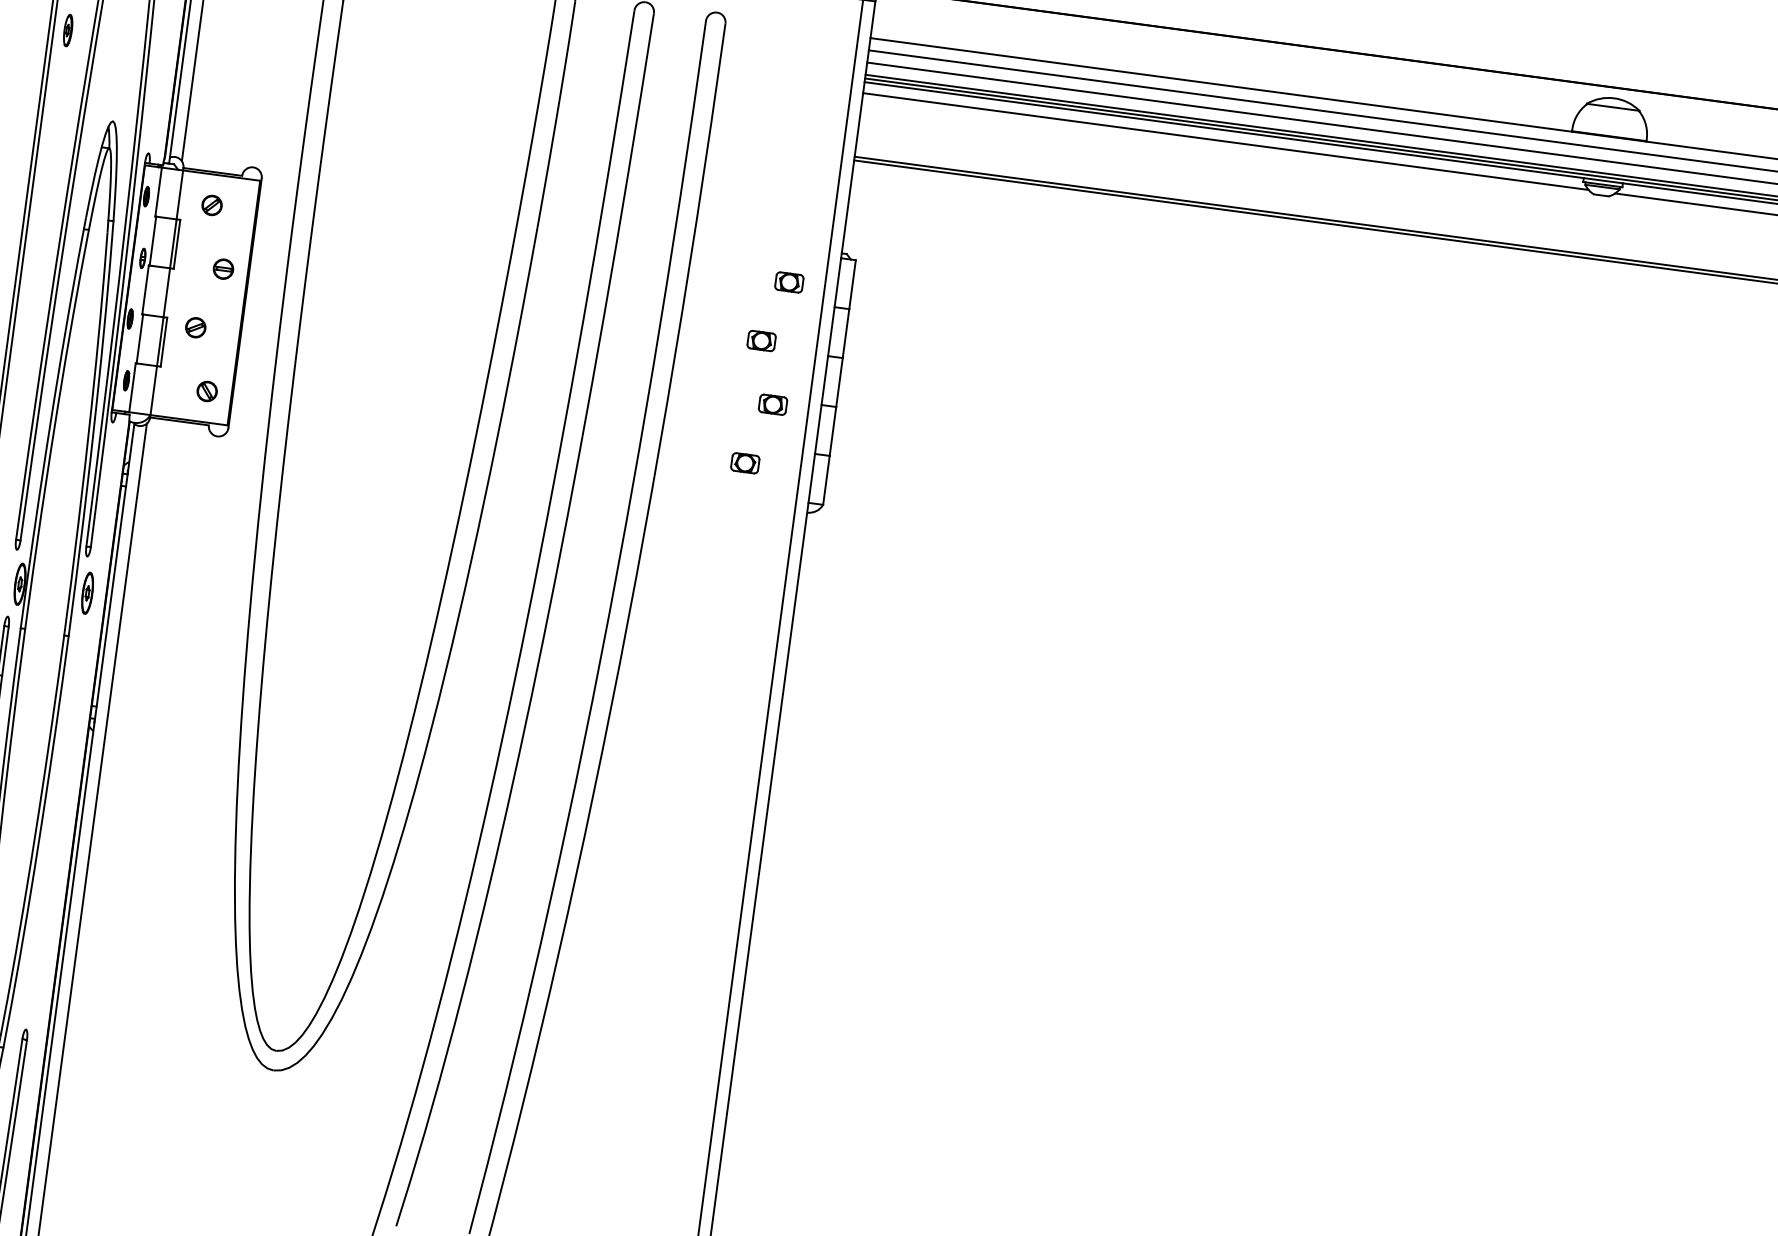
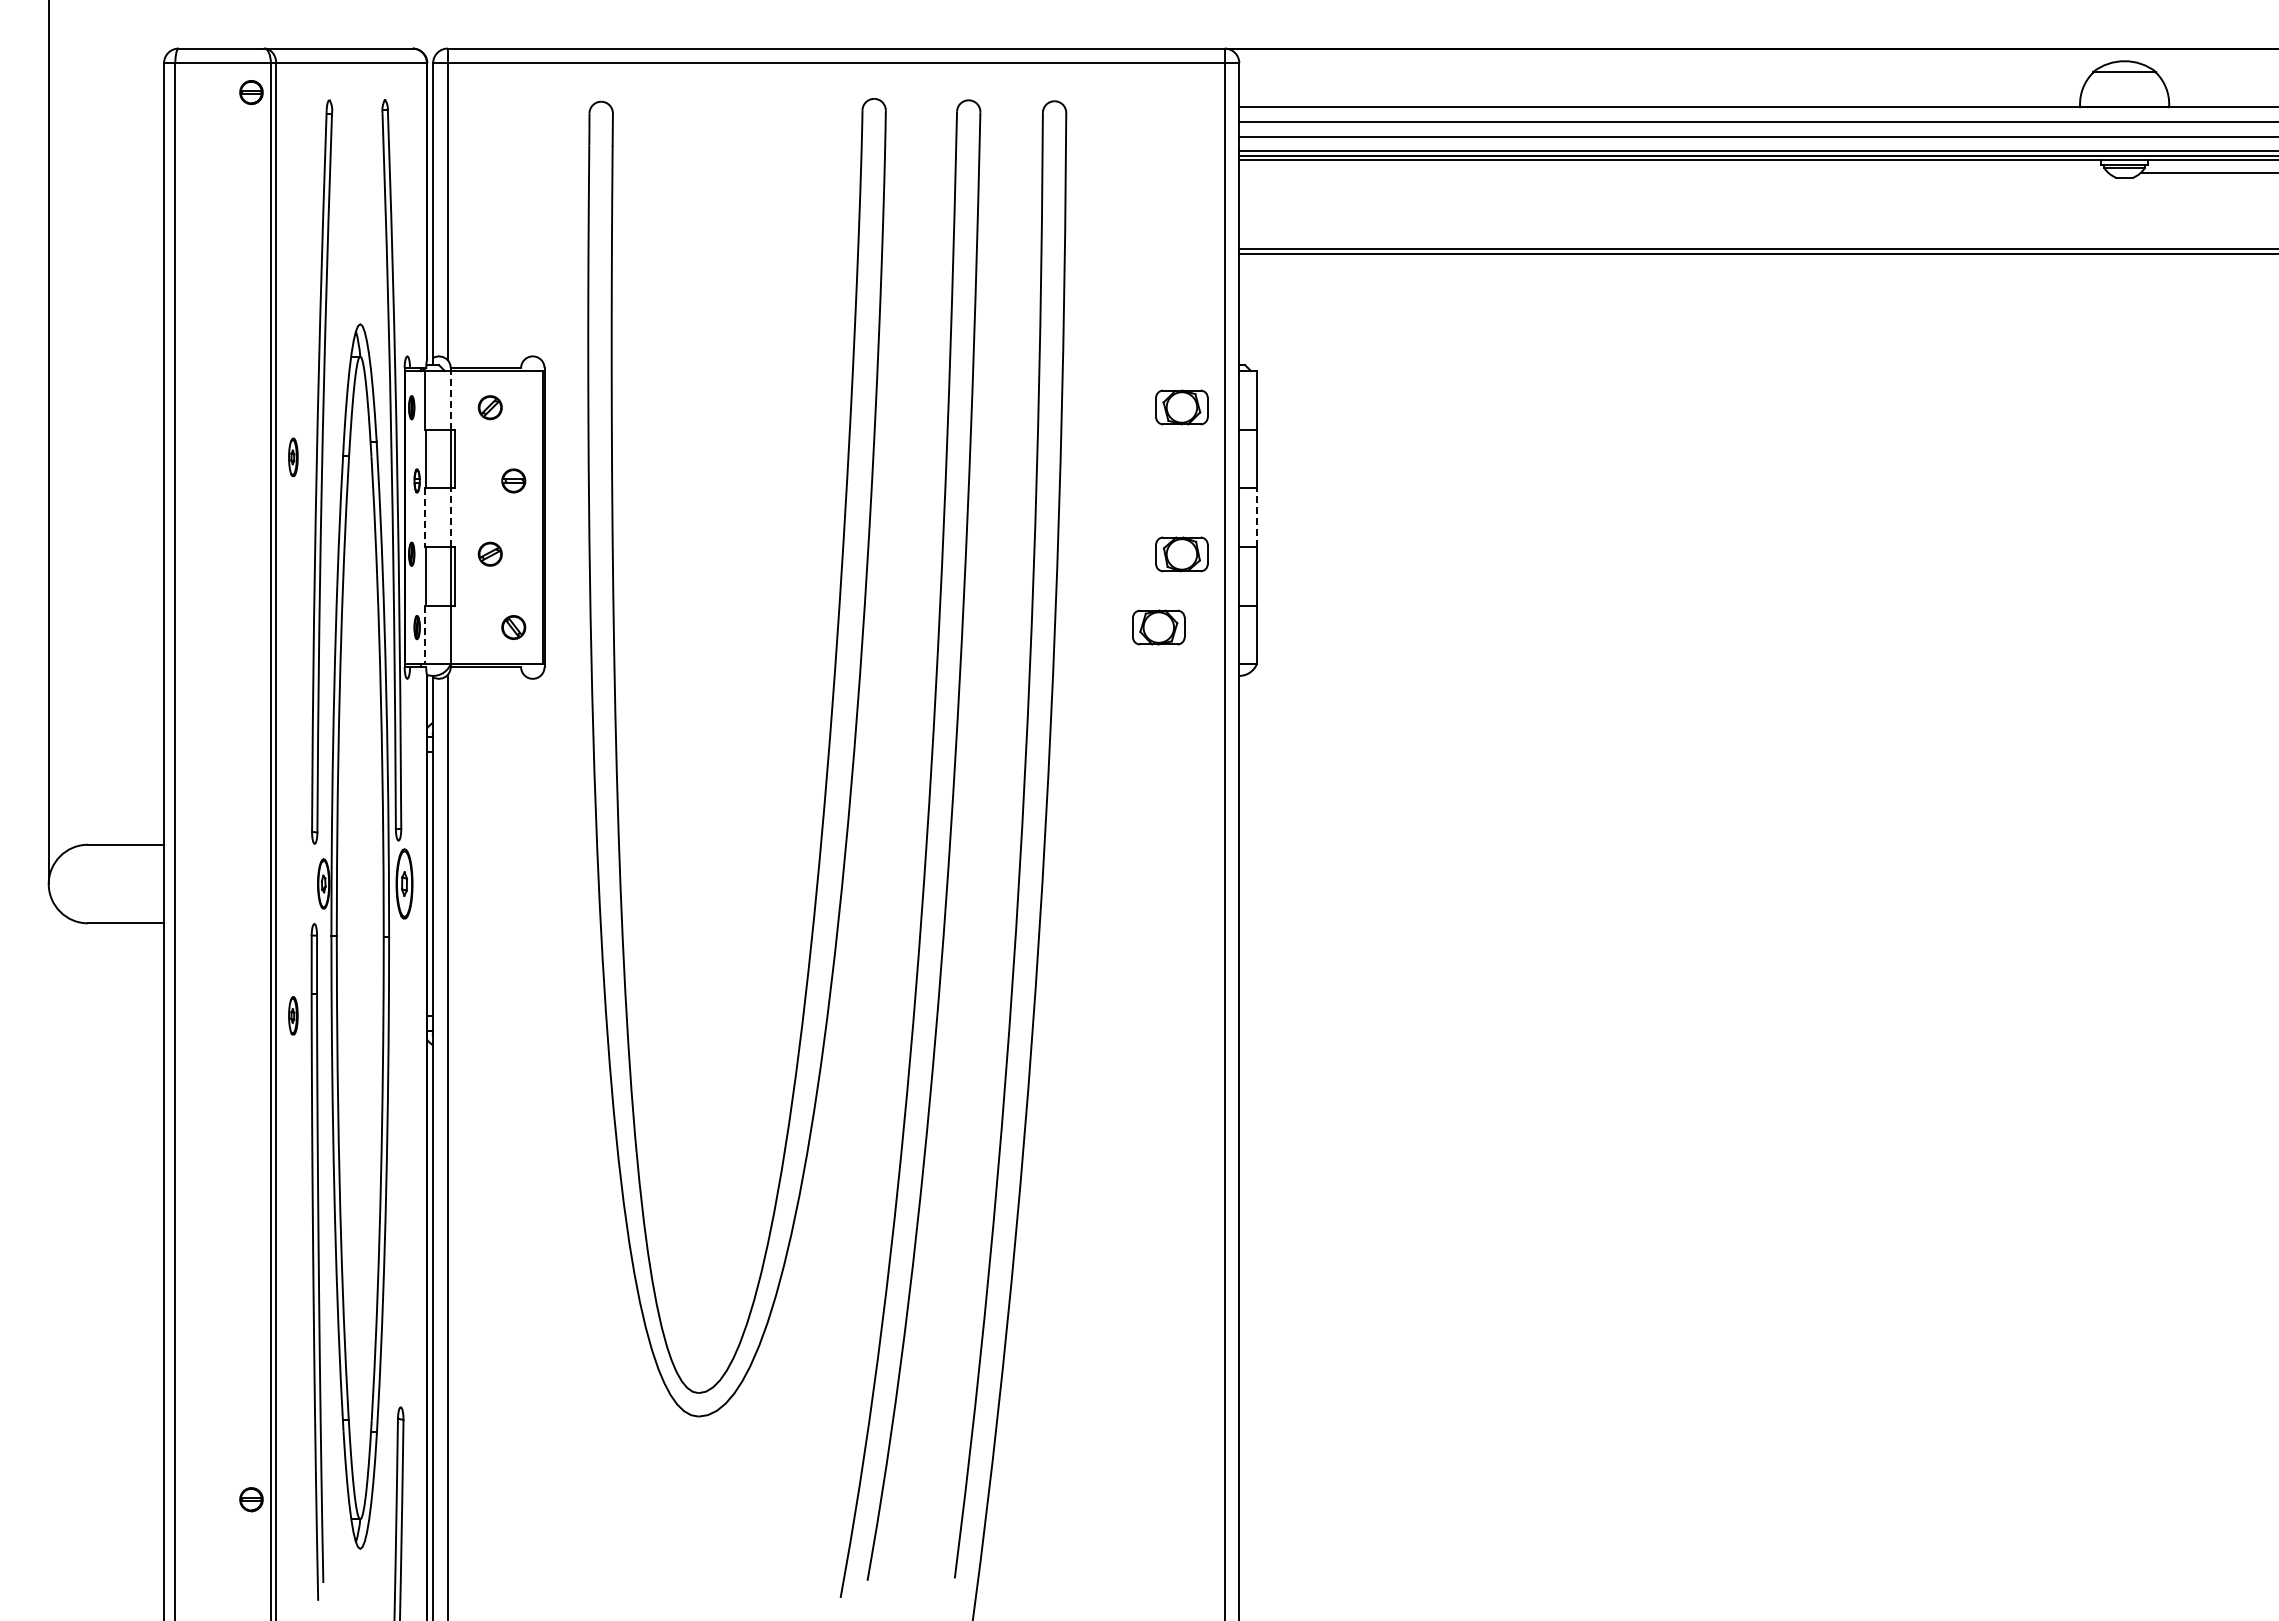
part: (68, 30) -> (293, 457), moved
line: (1225, 141) -> (1673, 173), removed
line: (179, 194) -> (450, 399), solid -> dashed
part: (789, 282) -> (1182, 407), size x1.6
line: (145, 290) -> (425, 518), solid -> dashed
line: (166, 292) -> (450, 517), solid -> dashed
part: (761, 340) -> (1158, 480), removed
line: (839, 382) -> (1256, 517), solid -> dashed
line: (132, 388) -> (425, 635), solid -> dashed
part: (773, 404) -> (1182, 553), size x1.6
part: (745, 463) -> (1158, 627), size x1.6
part: (87, 592) -> (404, 883), size x1.4

